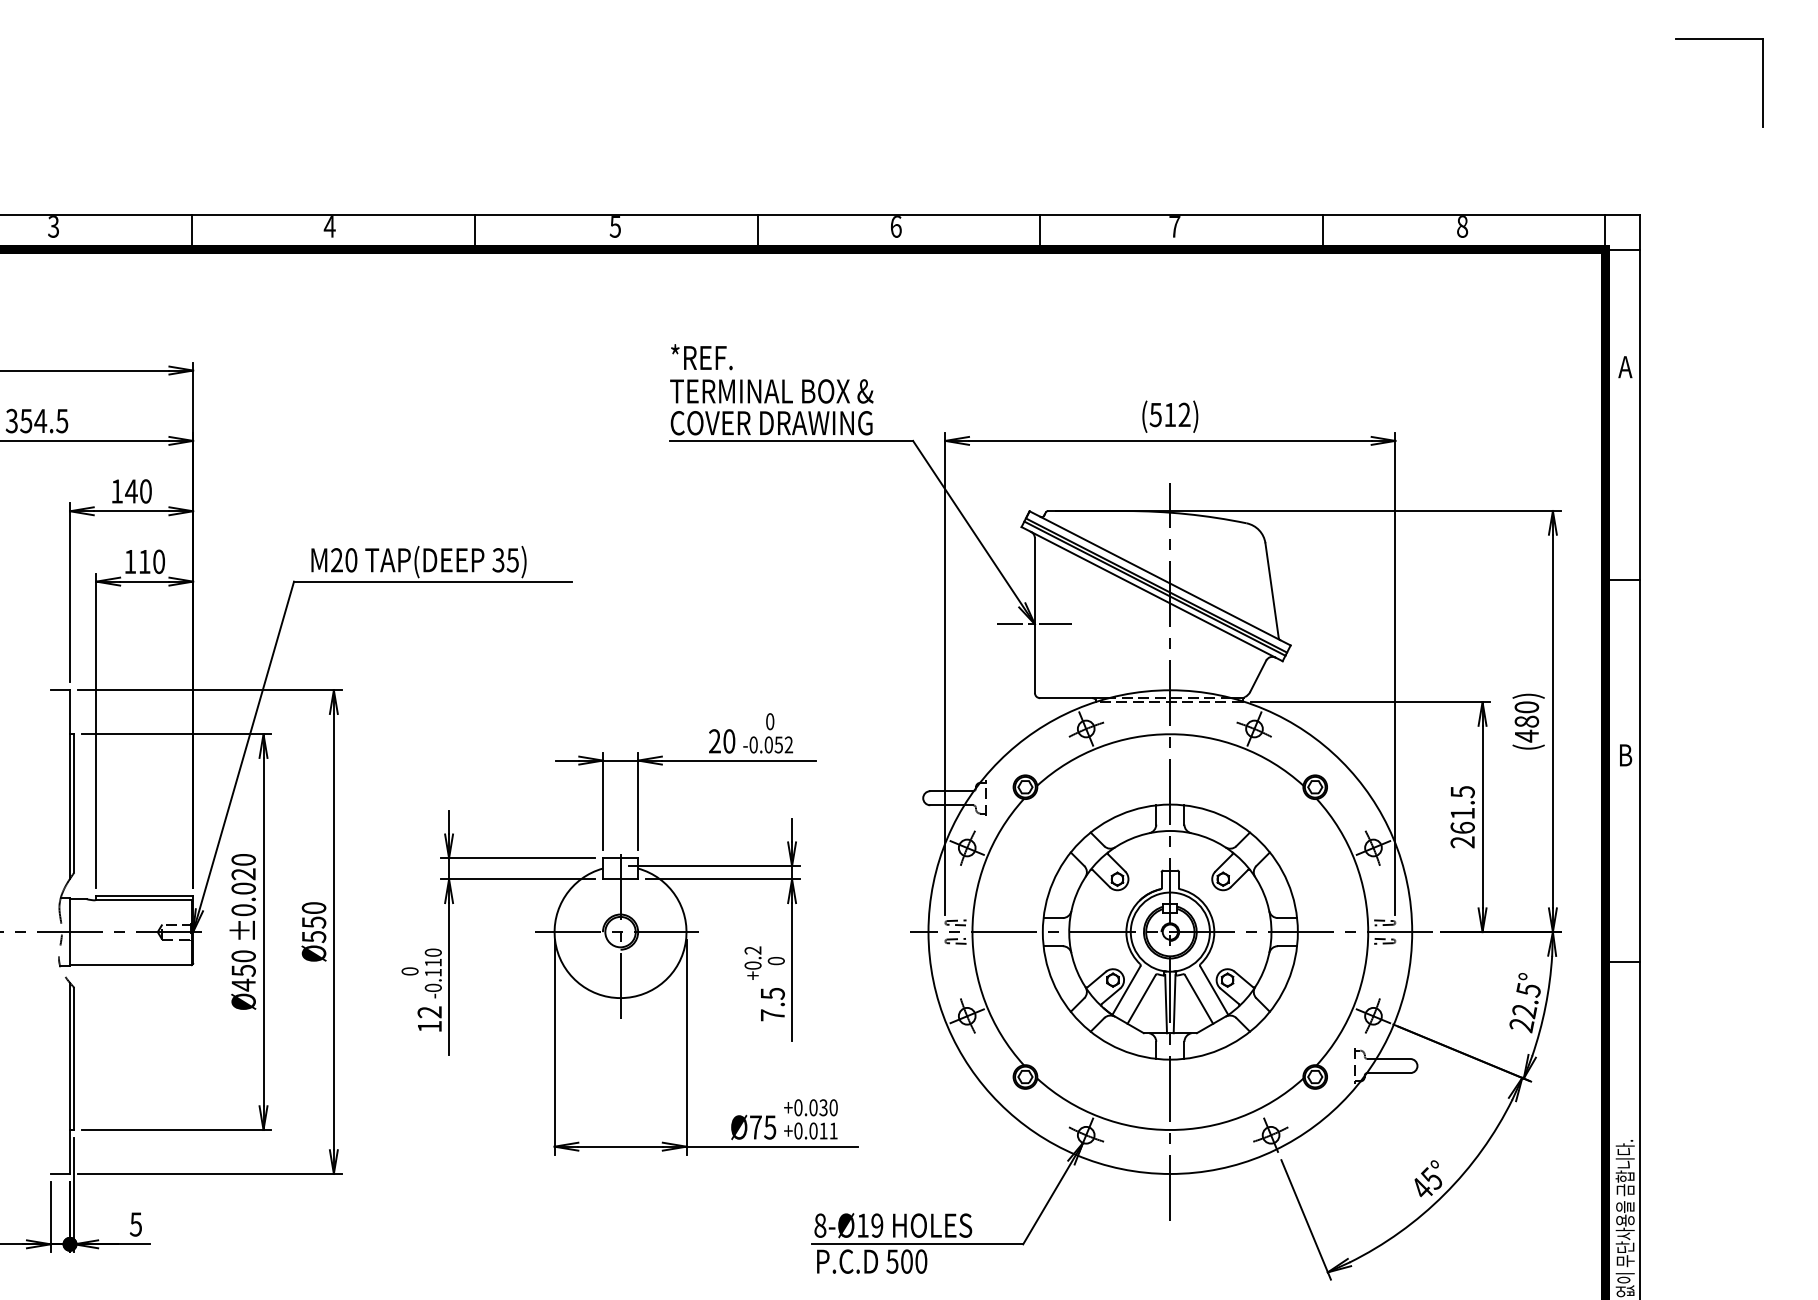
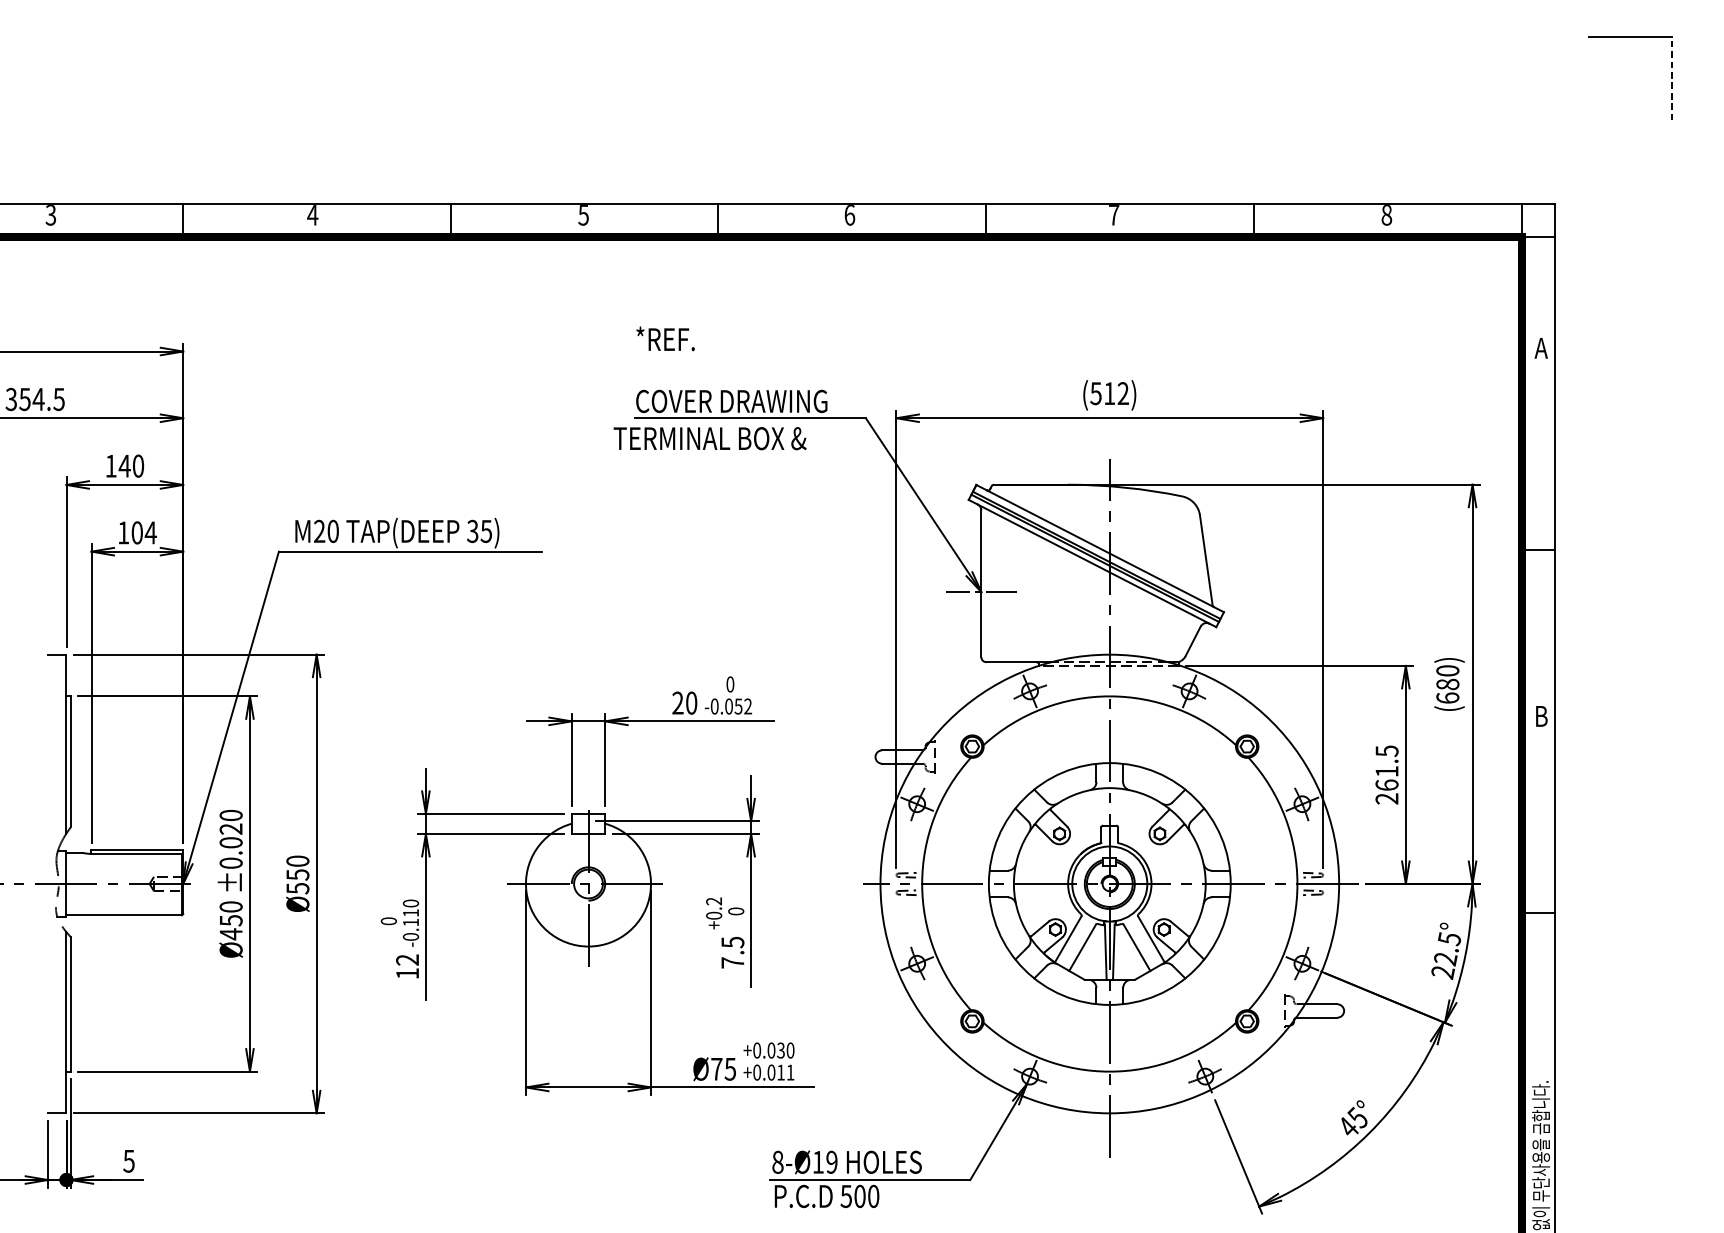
line: (1763, 82) -> (1672, 78), solid -> dashed
text: (771, 391) -> (709, 438), moved
text: (152, 561) -> (144, 532), 110 -> 104
text: (1526, 735) -> (1447, 697), (480) -> (680)

